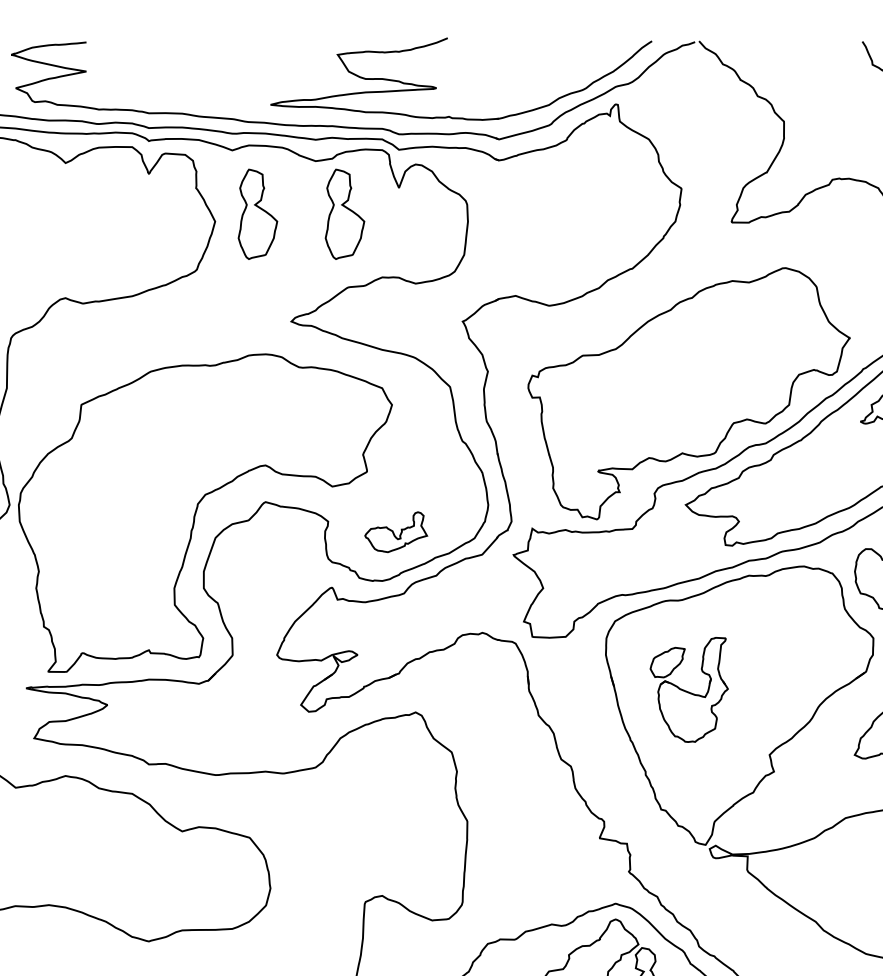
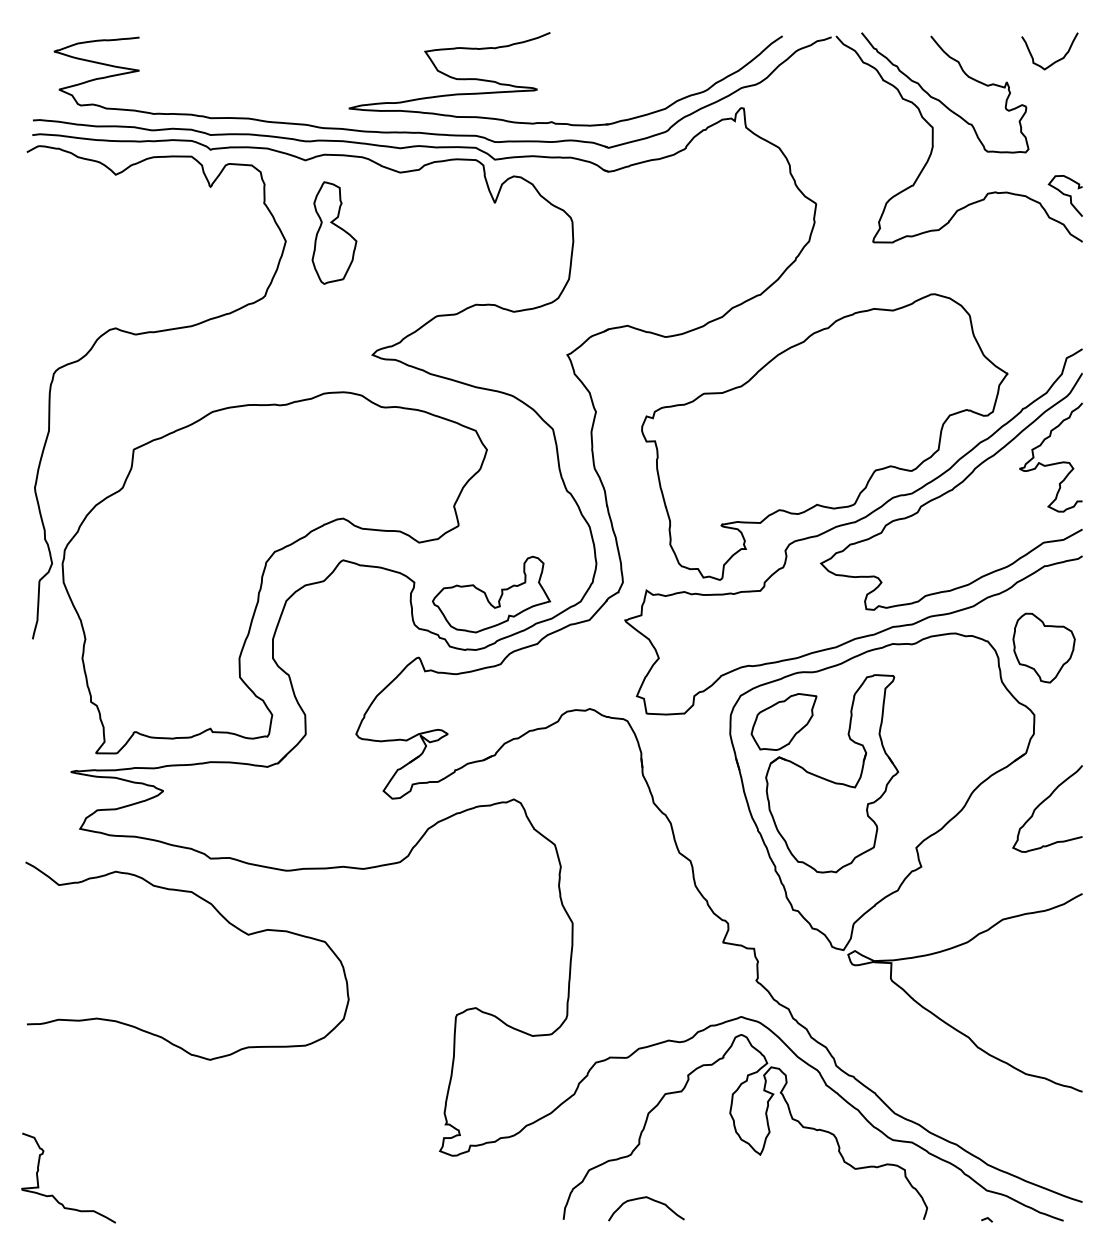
curve: (789, 96) -> (939, 99), added
part: (345, 213) -> (433, 232), removed
part: (396, 532) -> (491, 594), size x1.67
part: (688, 689) -> (824, 773), size x1.67

